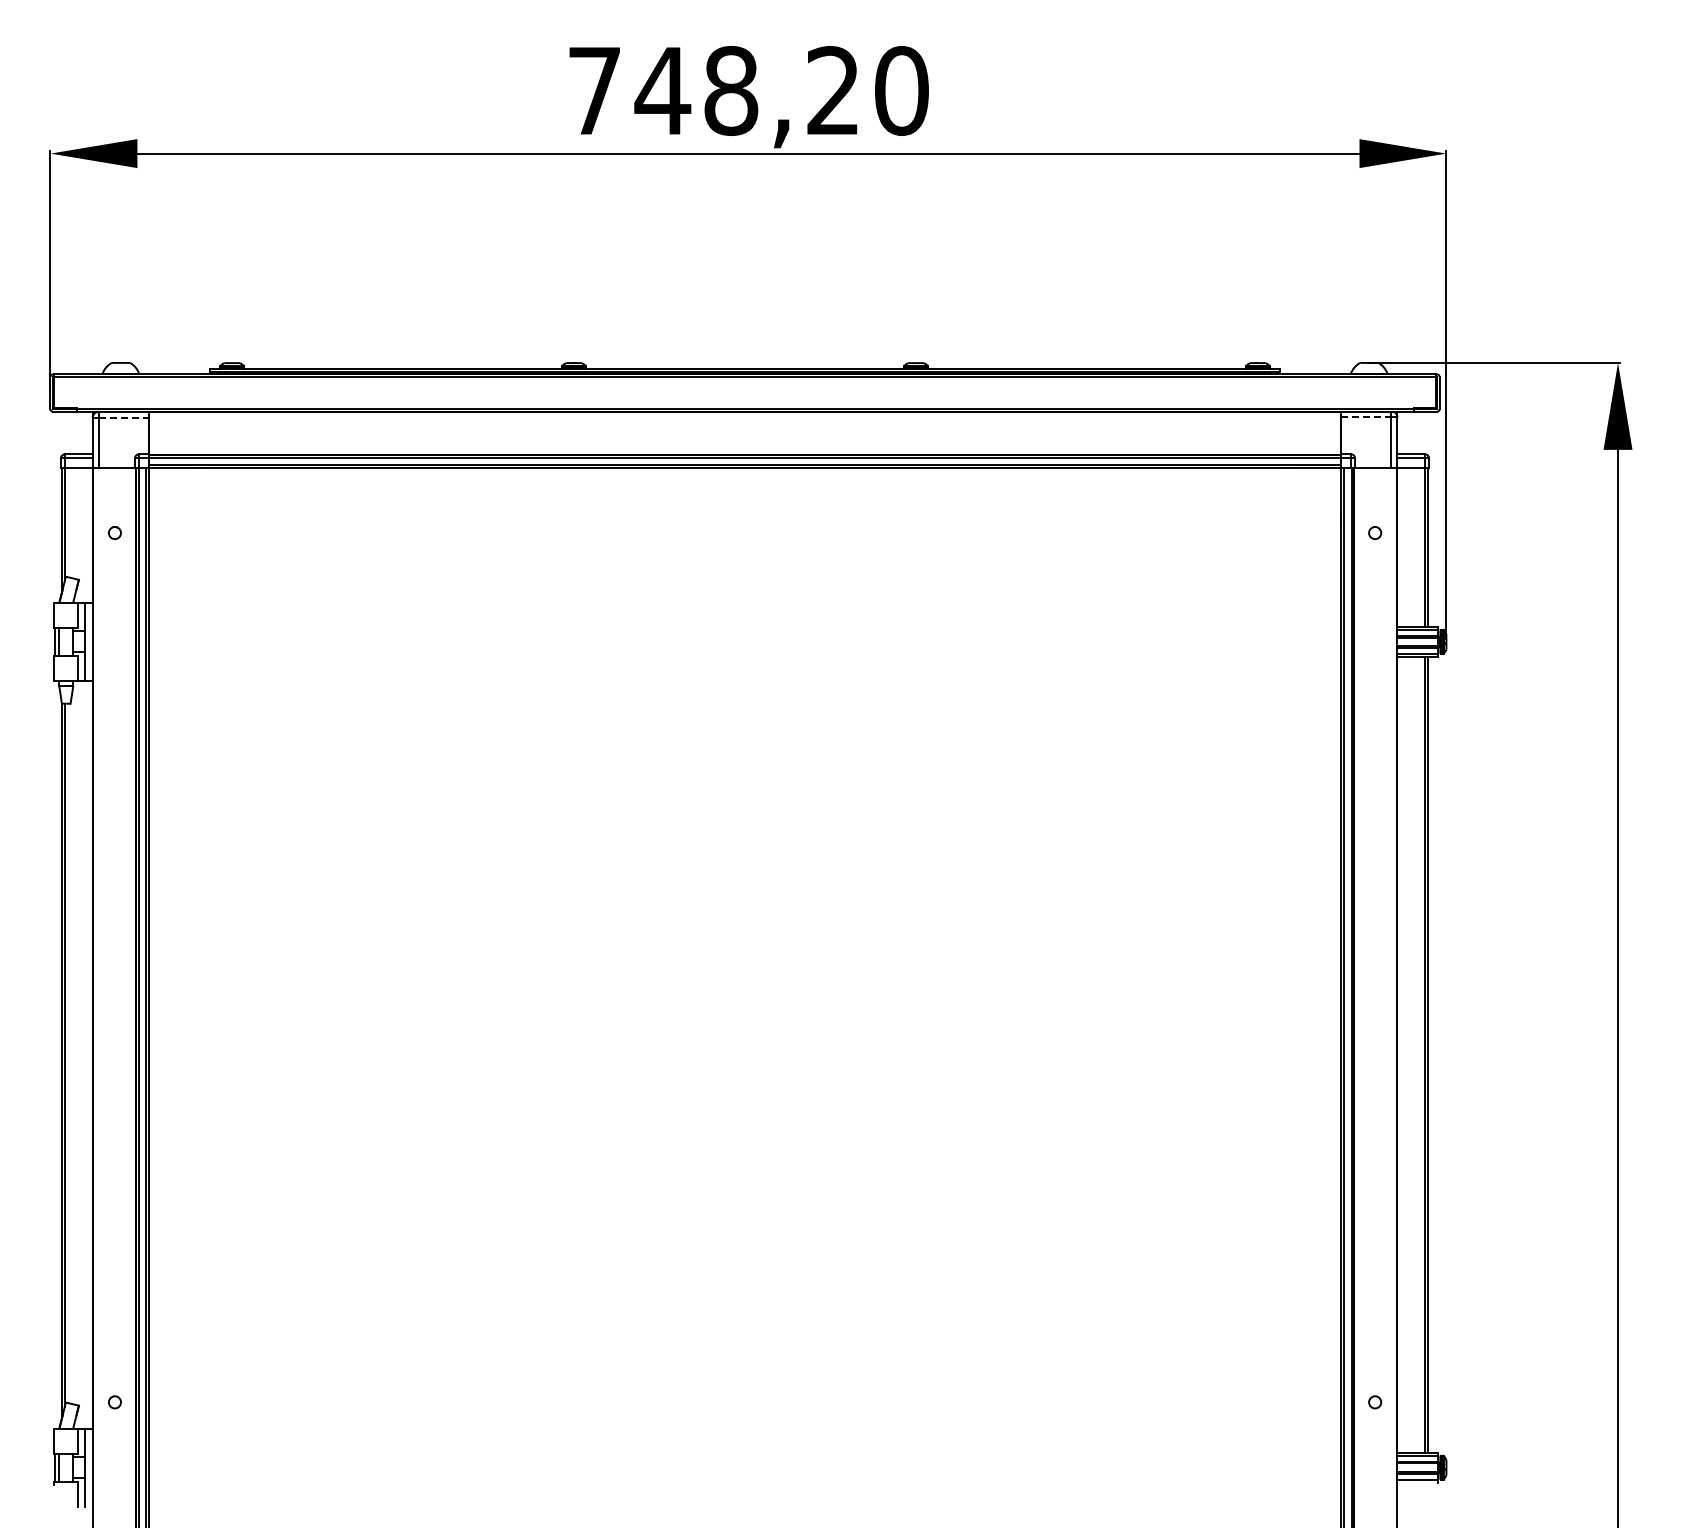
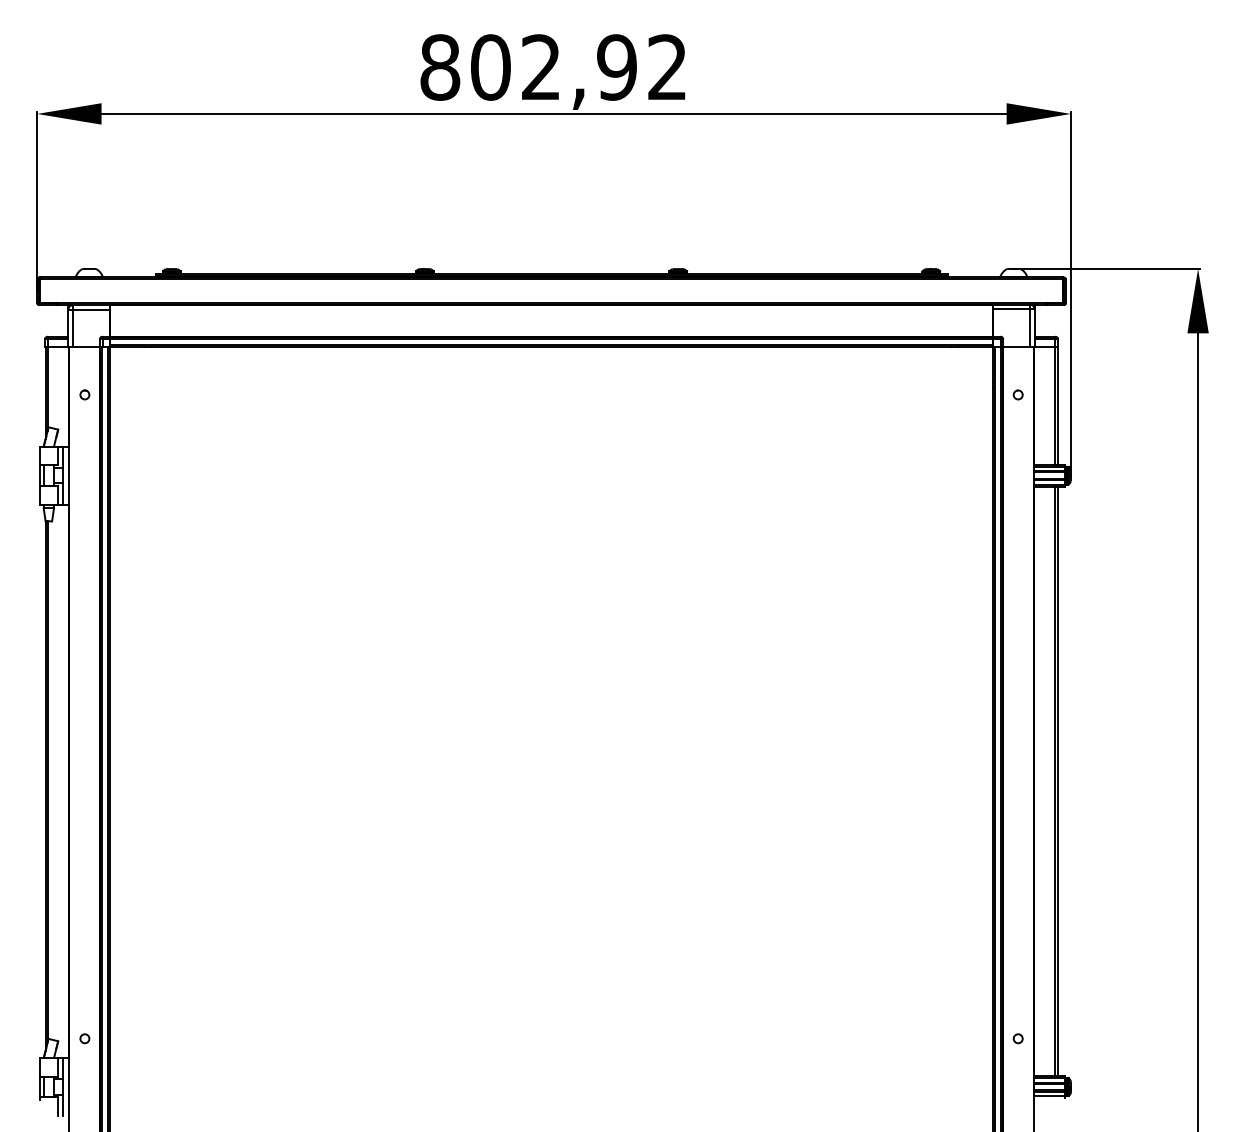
text: (748, 90) -> (554, 67), 748,20 -> 802,92
line: (123, 417) -> (91, 309), dashed -> solid
line: (1366, 417) -> (1011, 309), dashed -> solid

